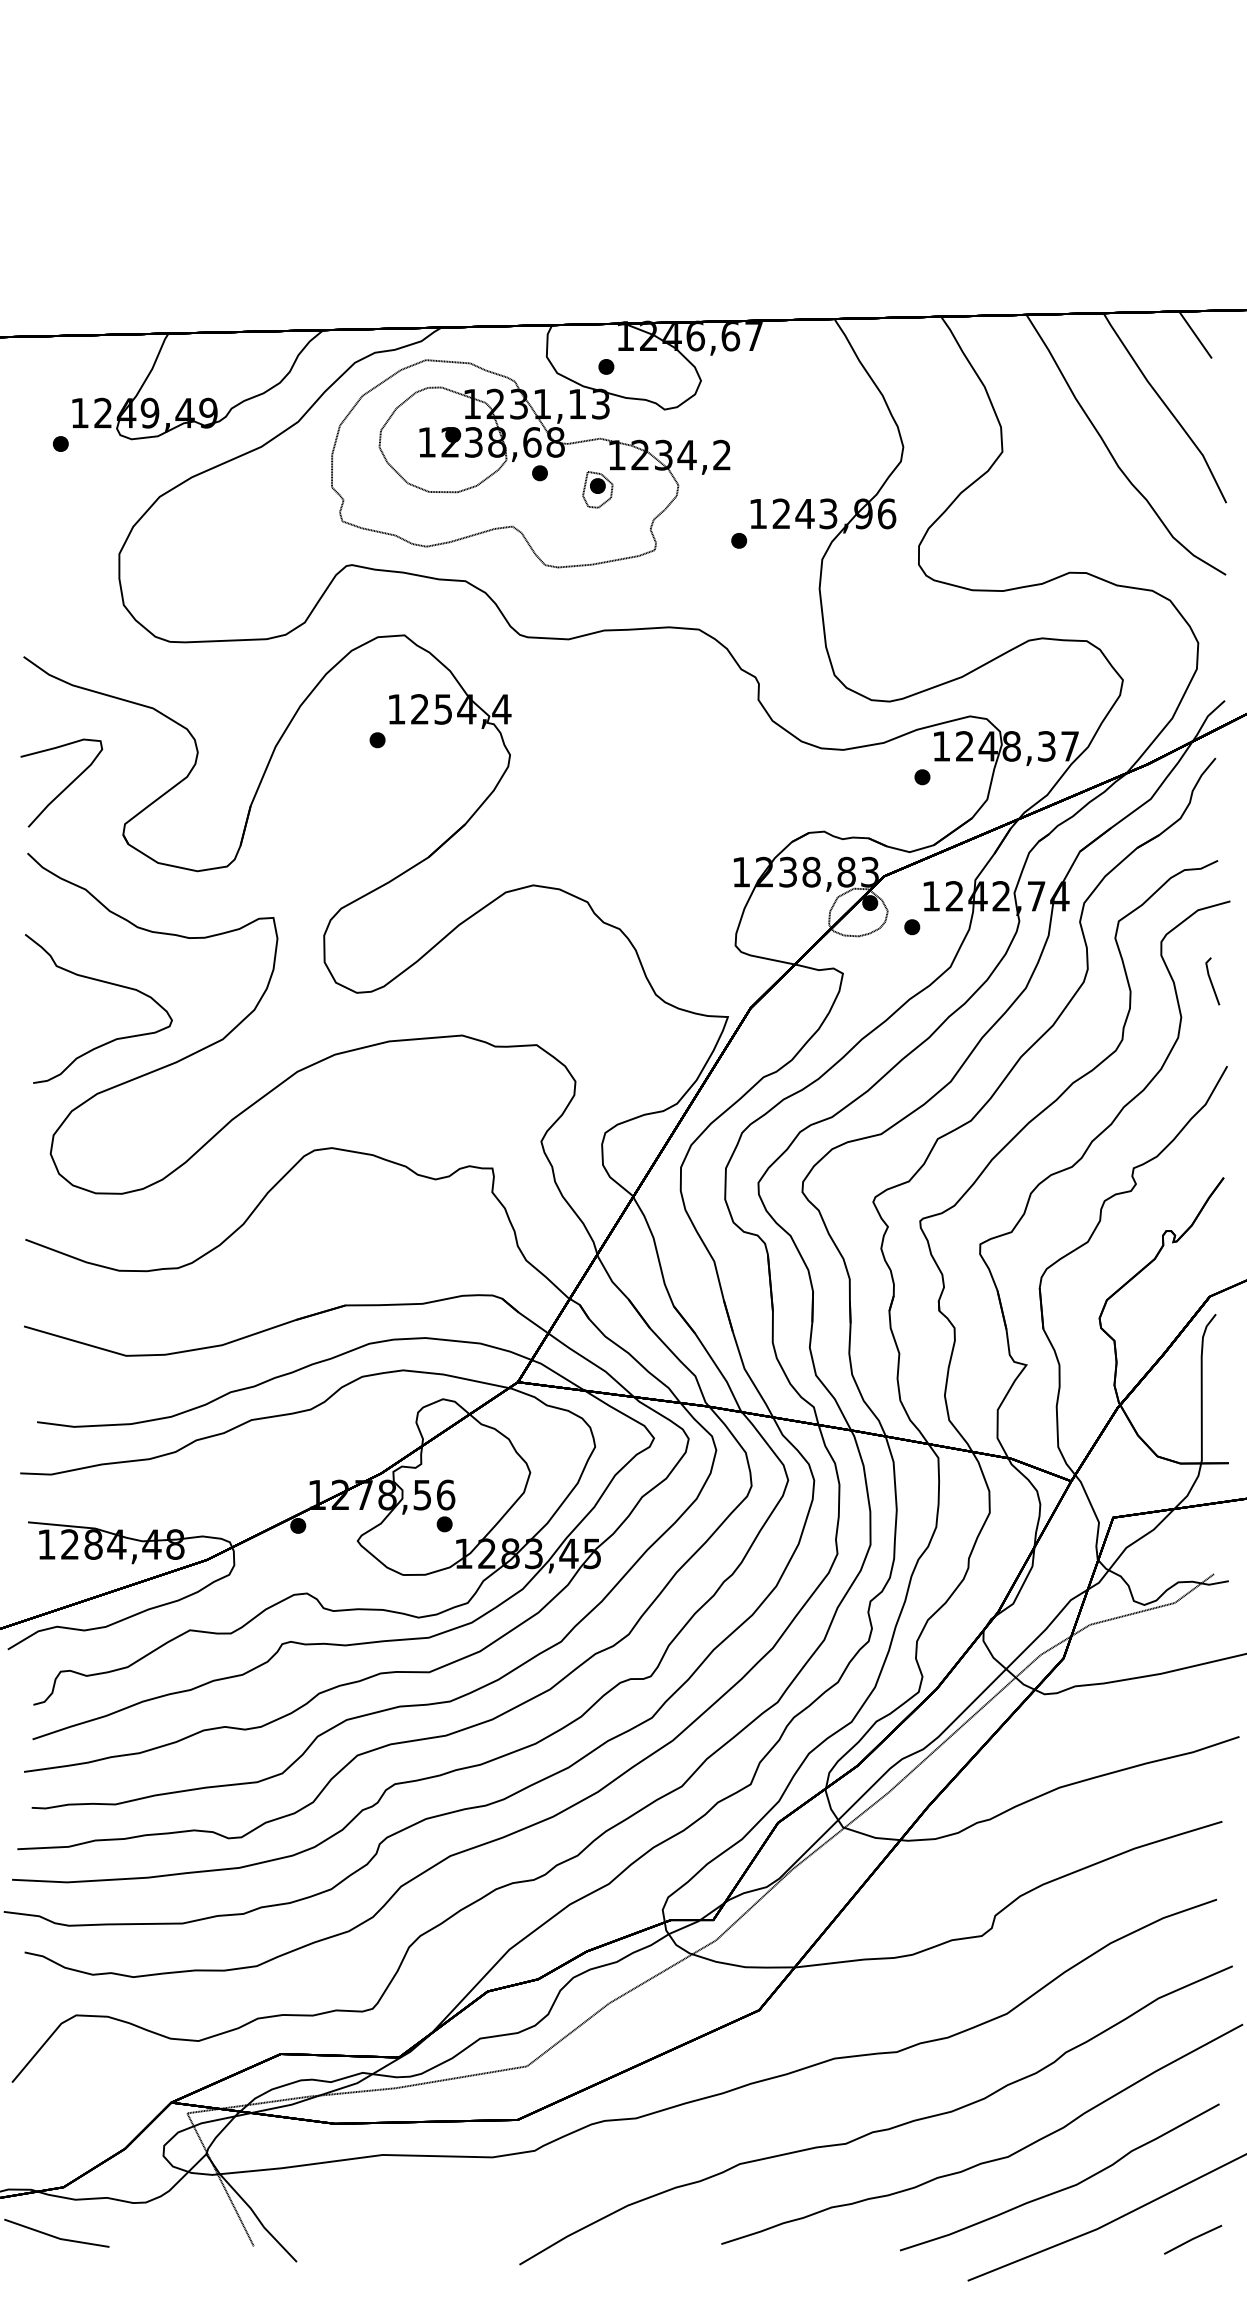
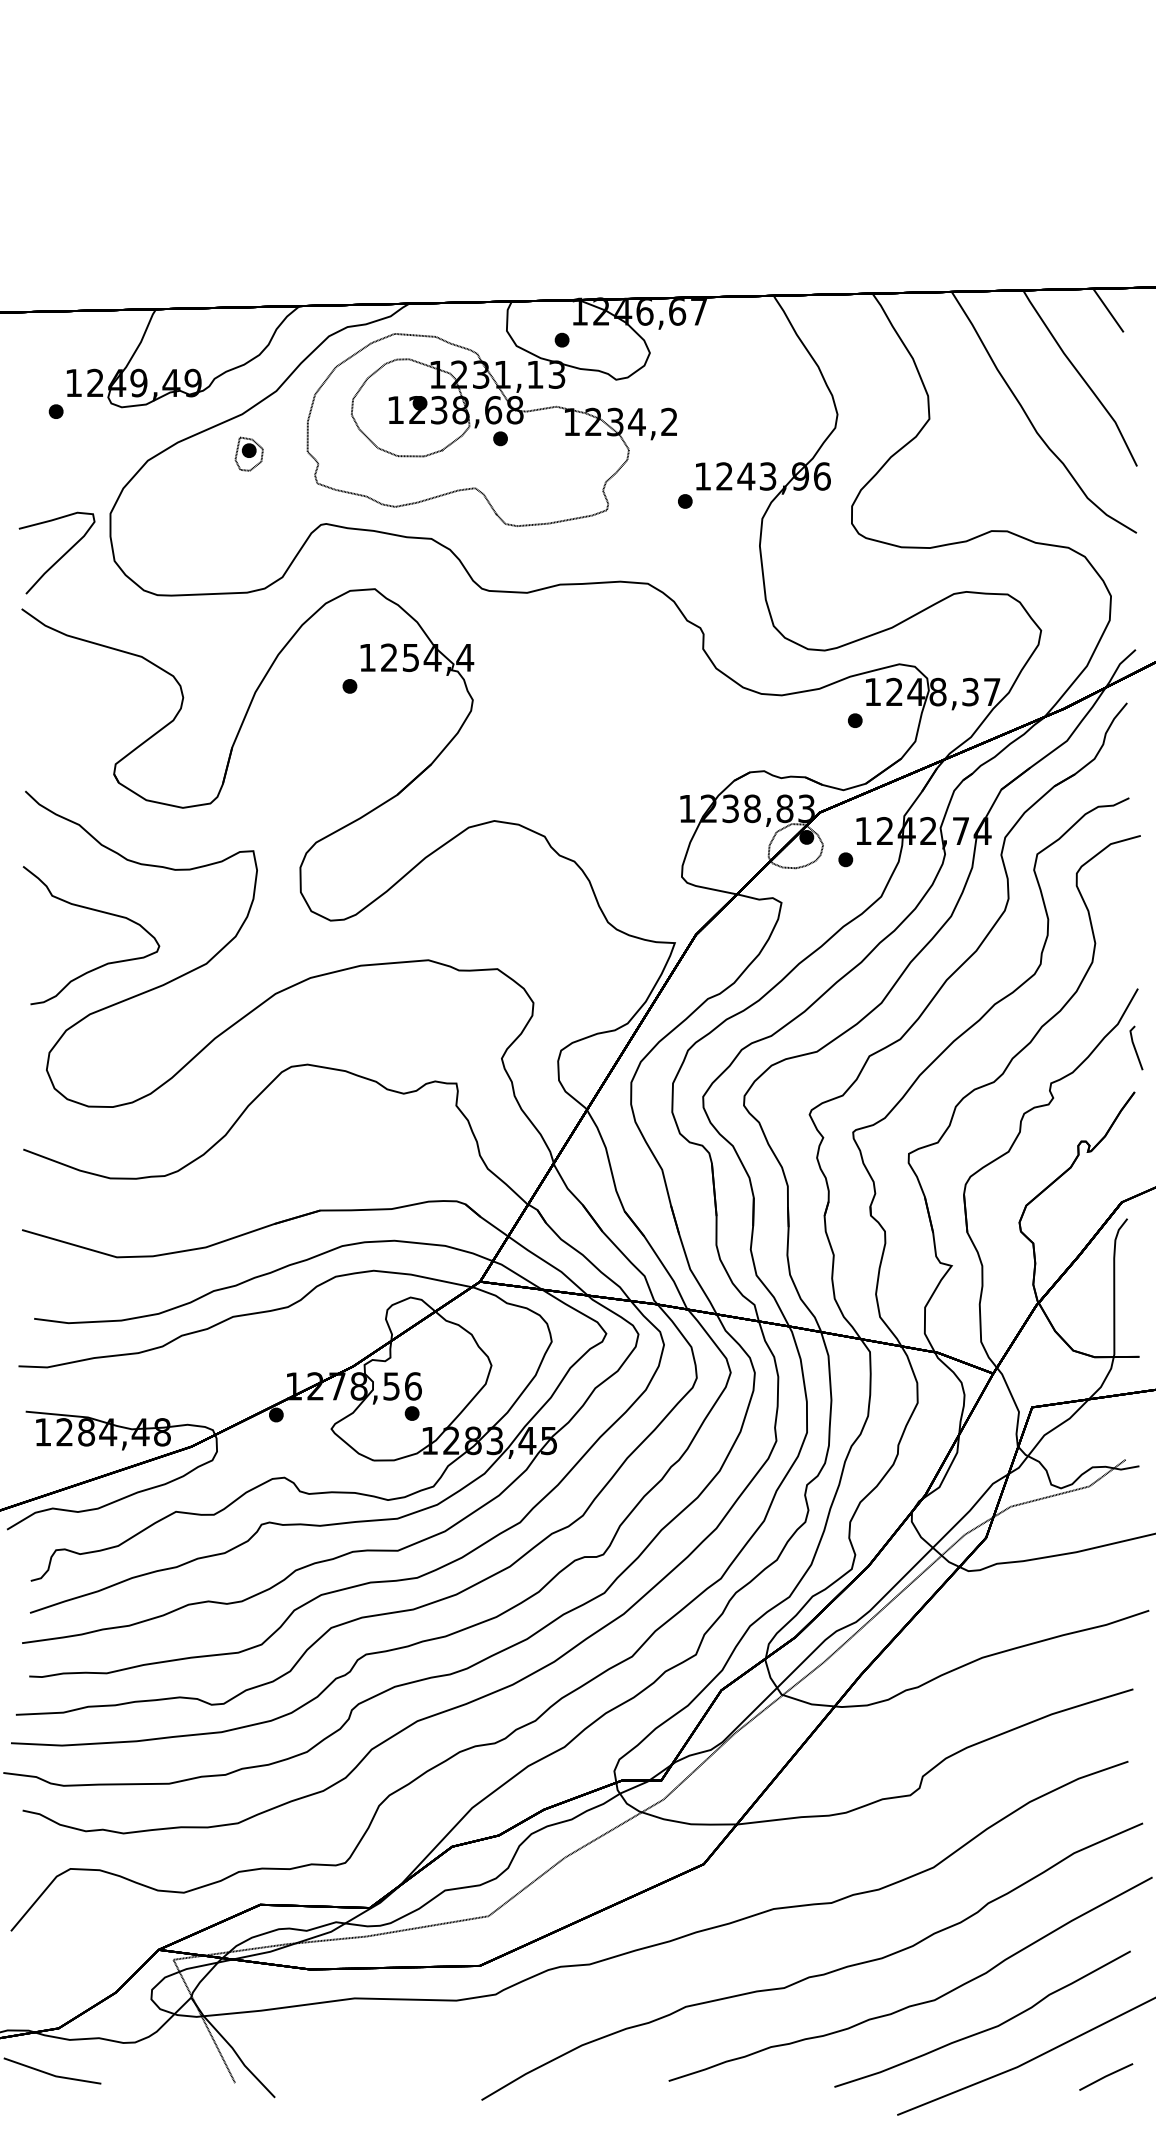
part: (597, 489) -> (248, 453), moved
curve: (66, 786) -> (61, 556), moved
line: (1211, 980) -> (1135, 1047), moved

